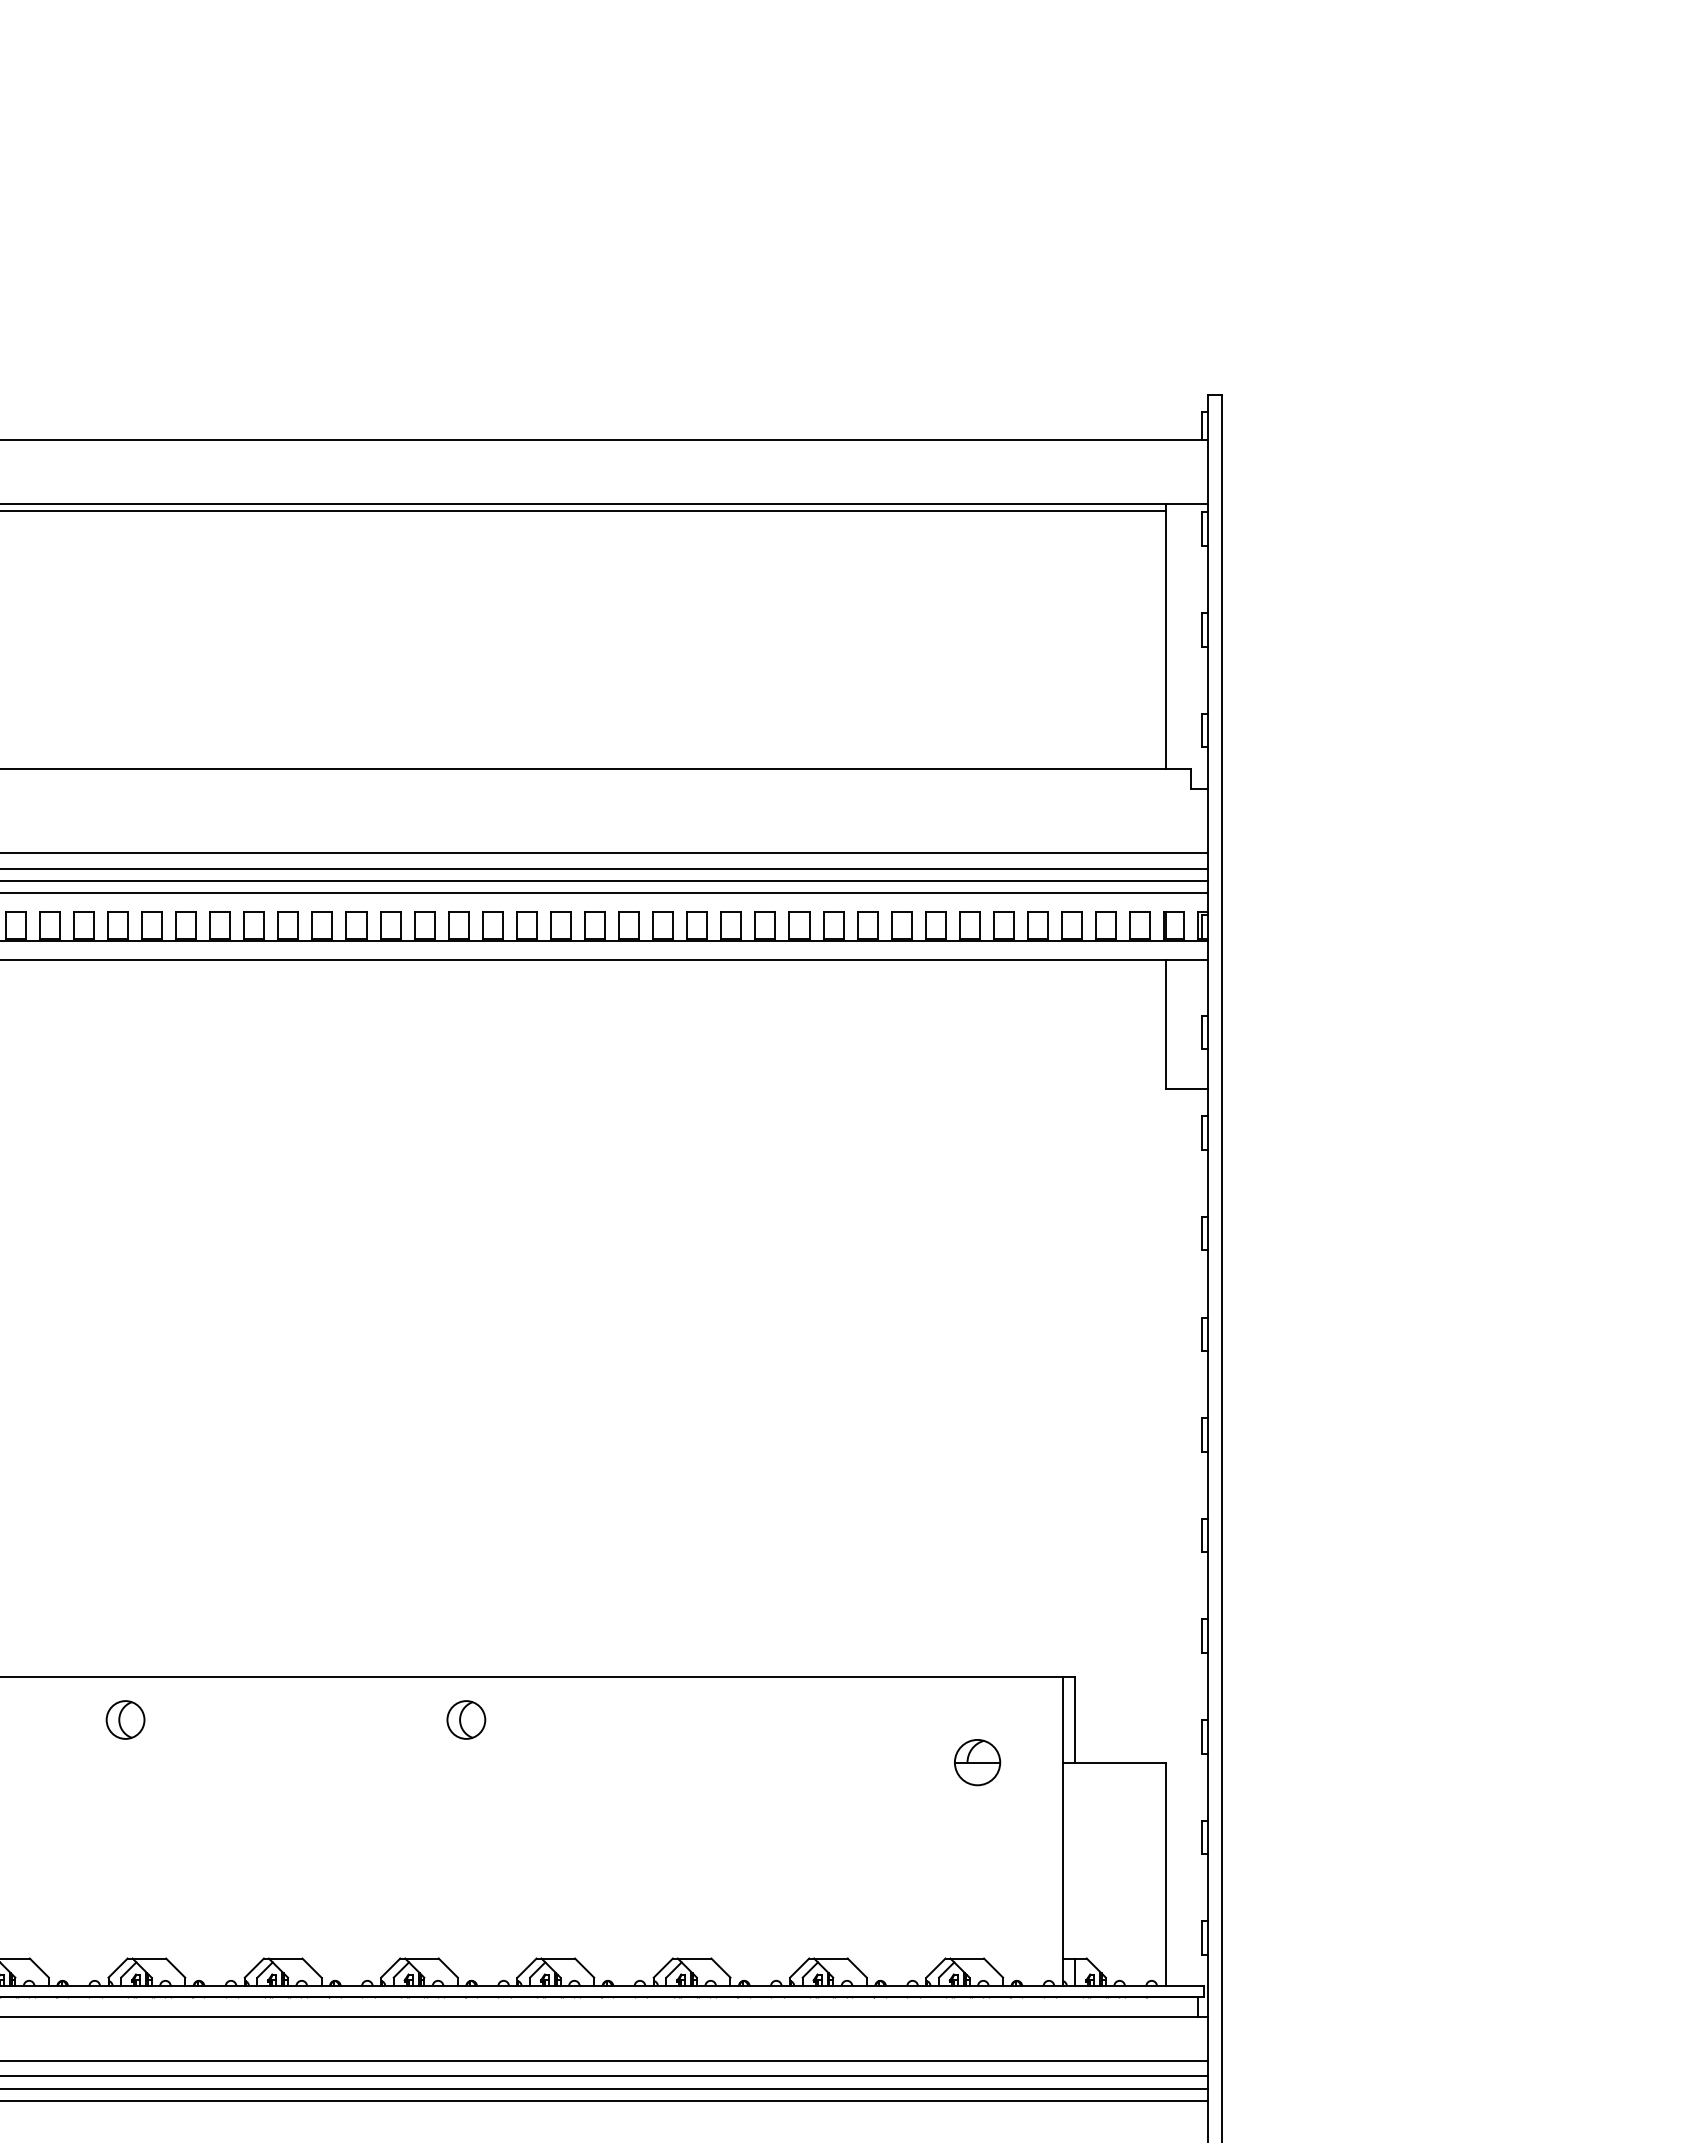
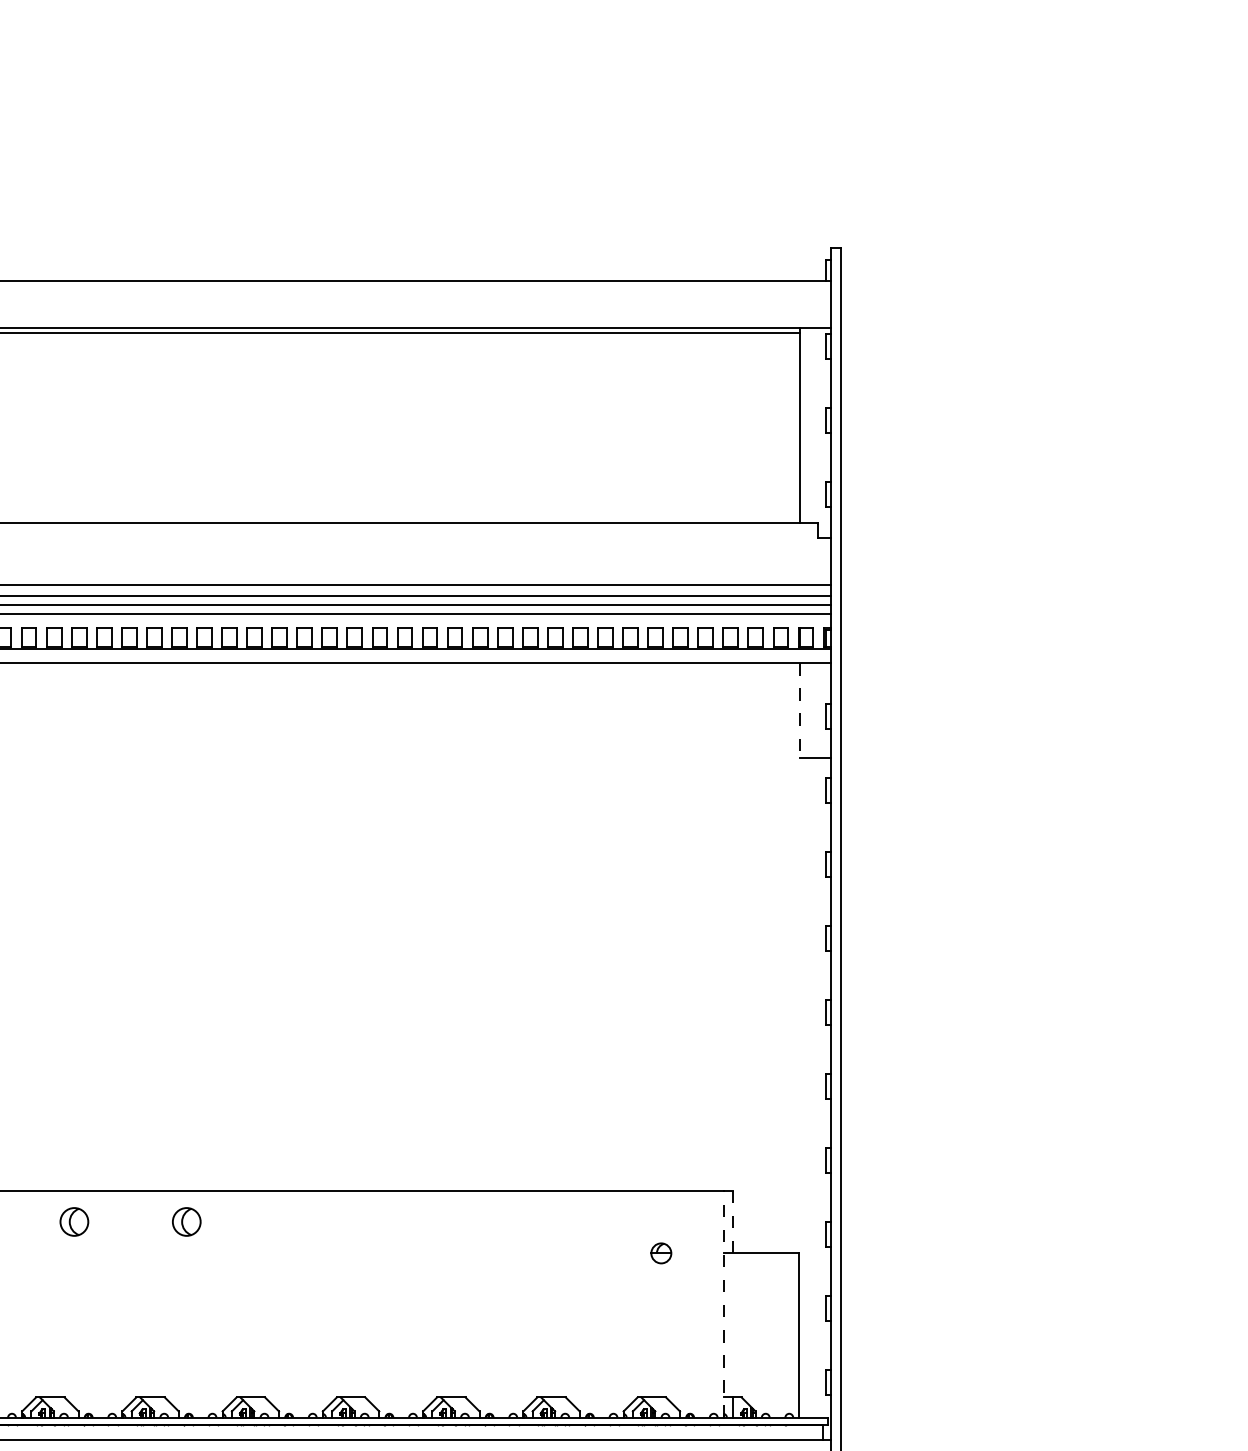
line: (1165, 1025) -> (799, 711), solid -> dashed
part: (125, 1719) -> (74, 1221), moved
part: (466, 1719) -> (186, 1221), moved
line: (1075, 1720) -> (733, 1222), solid -> dashed
part: (977, 1762) -> (661, 1253), size x0.6
line: (1062, 1831) -> (723, 1303), solid -> dashed

